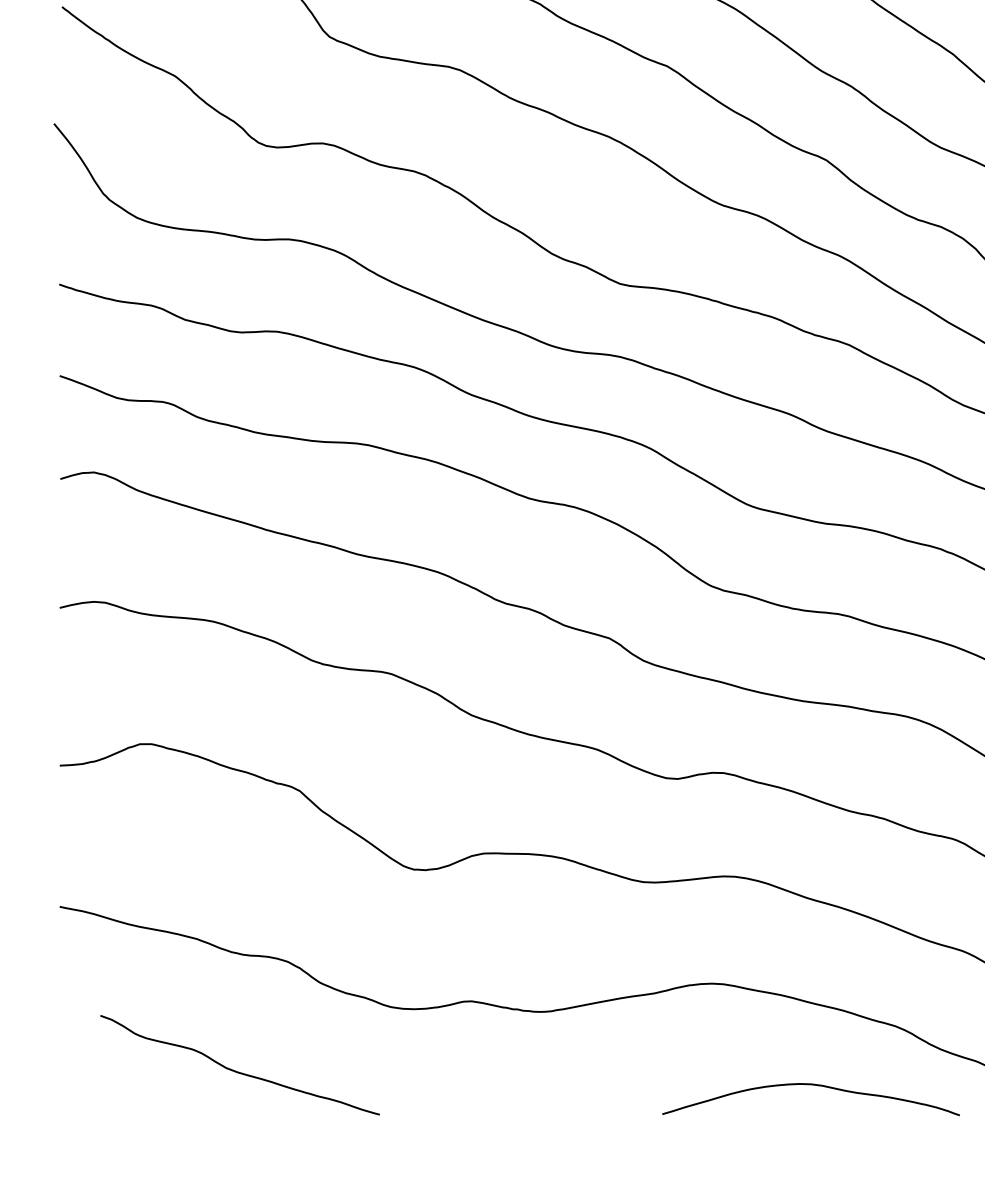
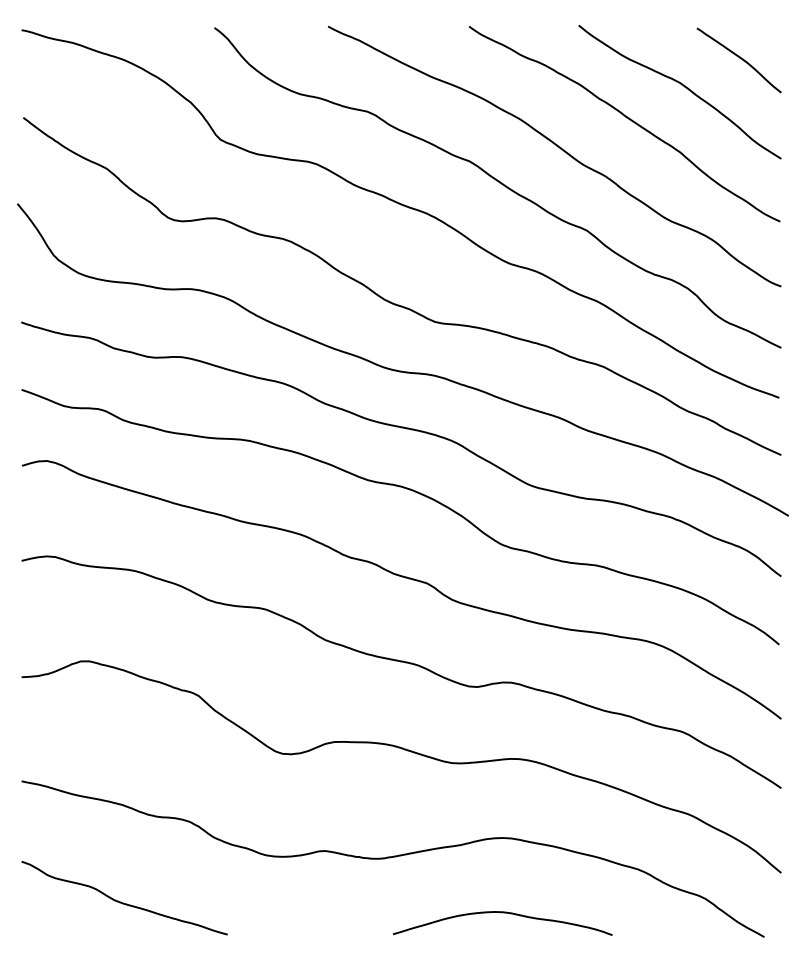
curve: (238, 1071) -> (123, 902), moved
curve: (810, 1086) -> (502, 913), moved

